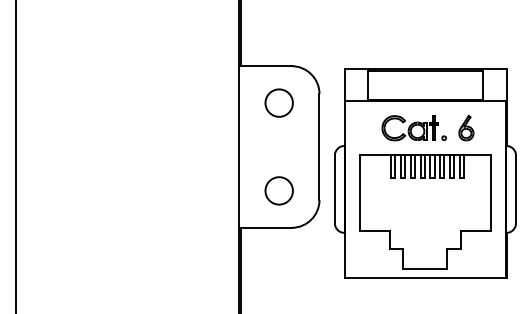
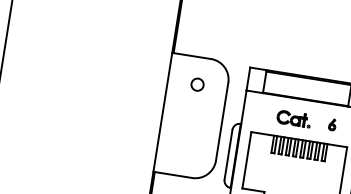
circle: (278, 102) -> (197, 84), size x0.6
part: (466, 127) -> (332, 124), size x0.6
part: (413, 128) -> (293, 119), size x0.7
circle: (278, 190) -> (186, 148), removed

